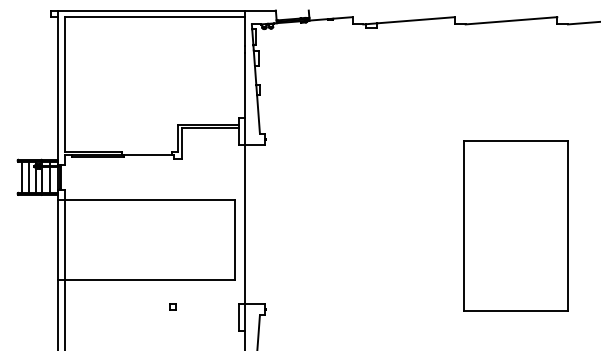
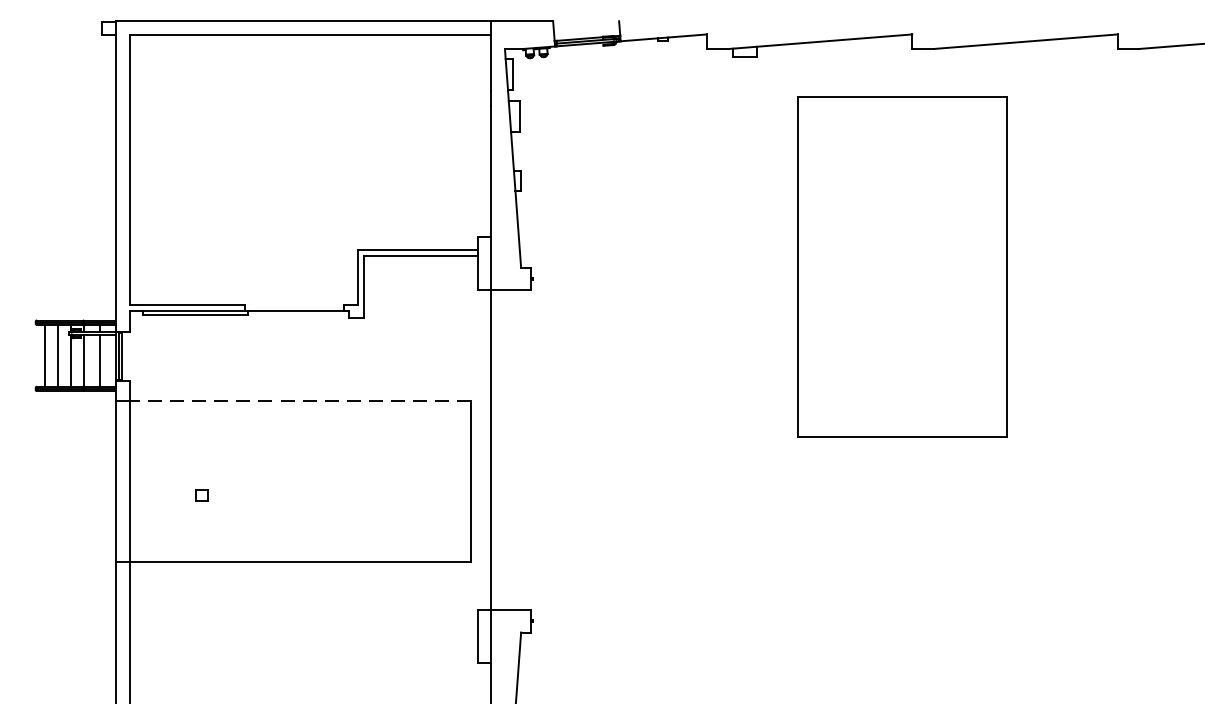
line: (149, 200) -> (299, 402), solid -> dashed
part: (515, 225) -> (901, 265), moved
part: (172, 306) -> (201, 494), moved

